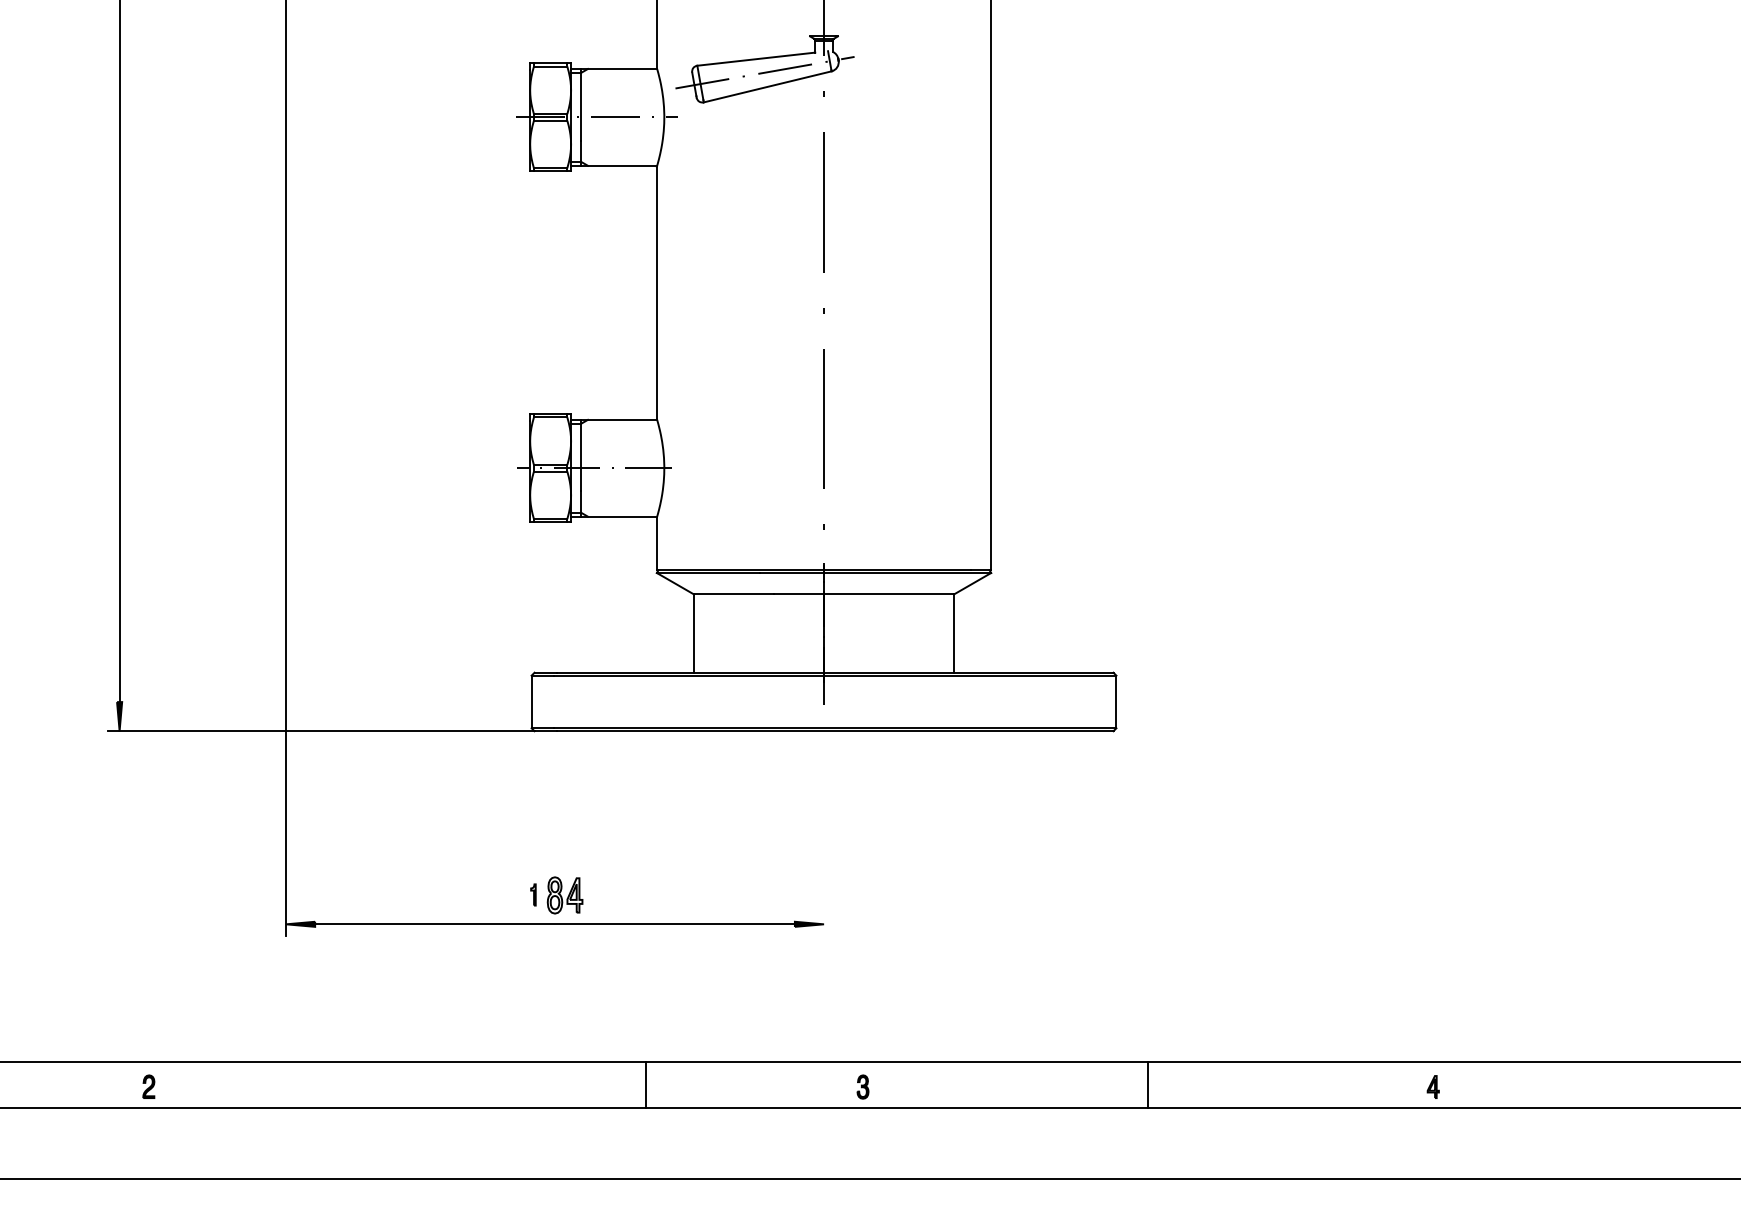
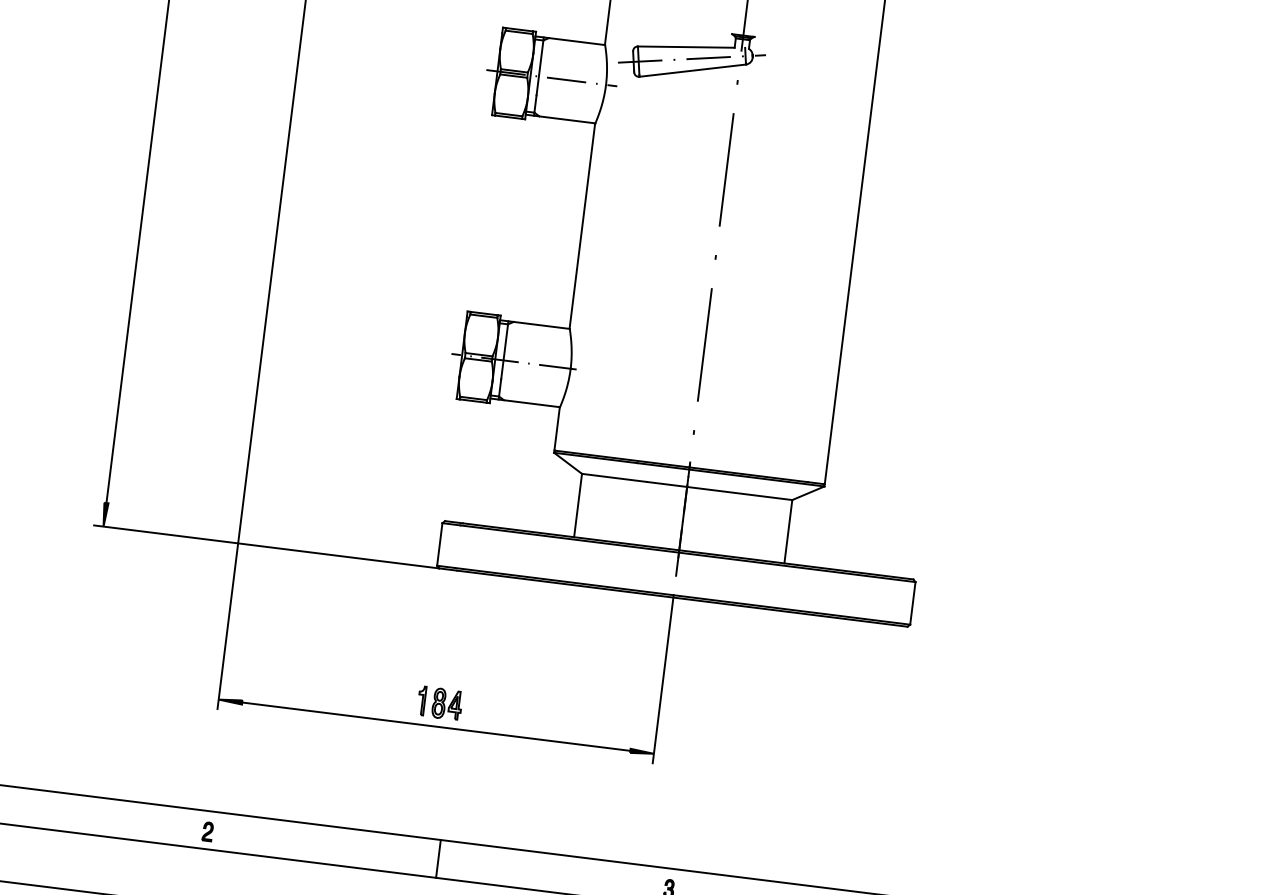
line: (824, 832) -> (663, 679), added
part: (533, 894) -> (421, 700), size x1.67
line: (645, 1084) -> (438, 858), moved
part: (148, 1086) -> (207, 831), moved

